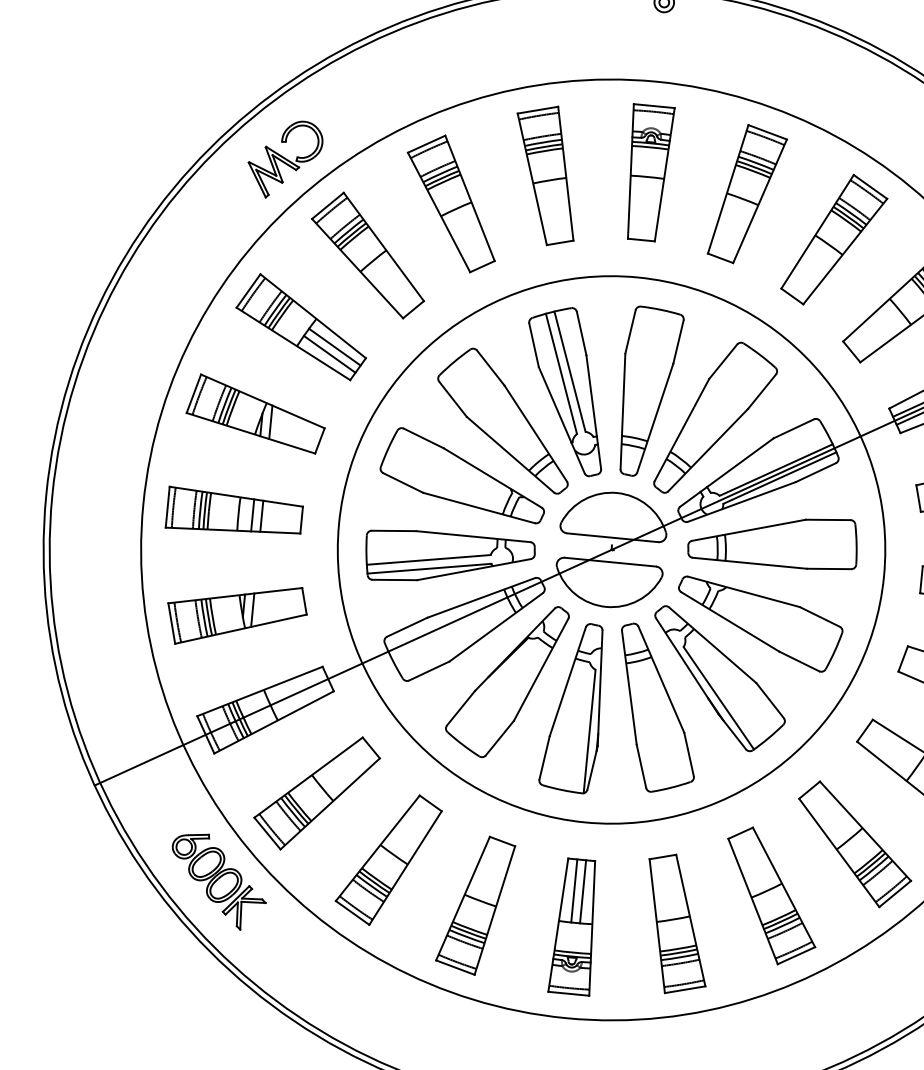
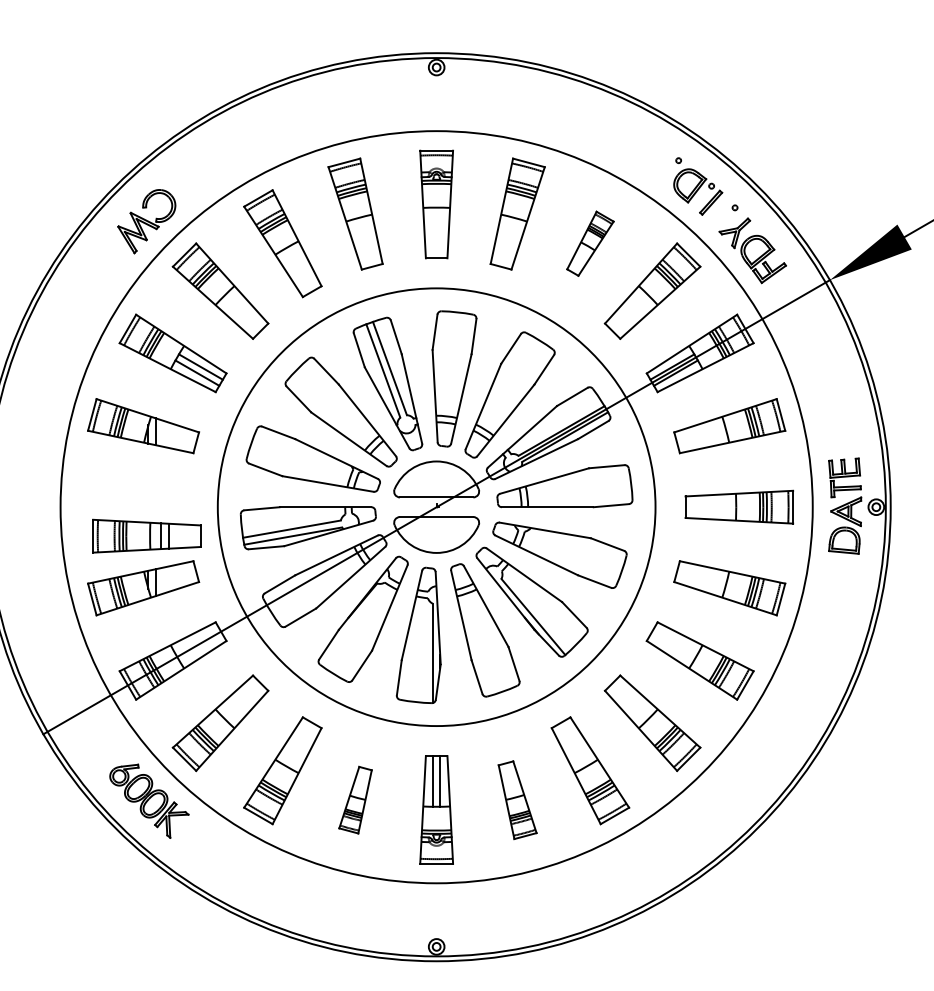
part: (834, 240) -> (590, 243), size x0.6
part: (234, 512) -> (146, 535), moved
part: (475, 904) -> (355, 799), size x0.6
part: (677, 923) -> (517, 799), size x0.7

